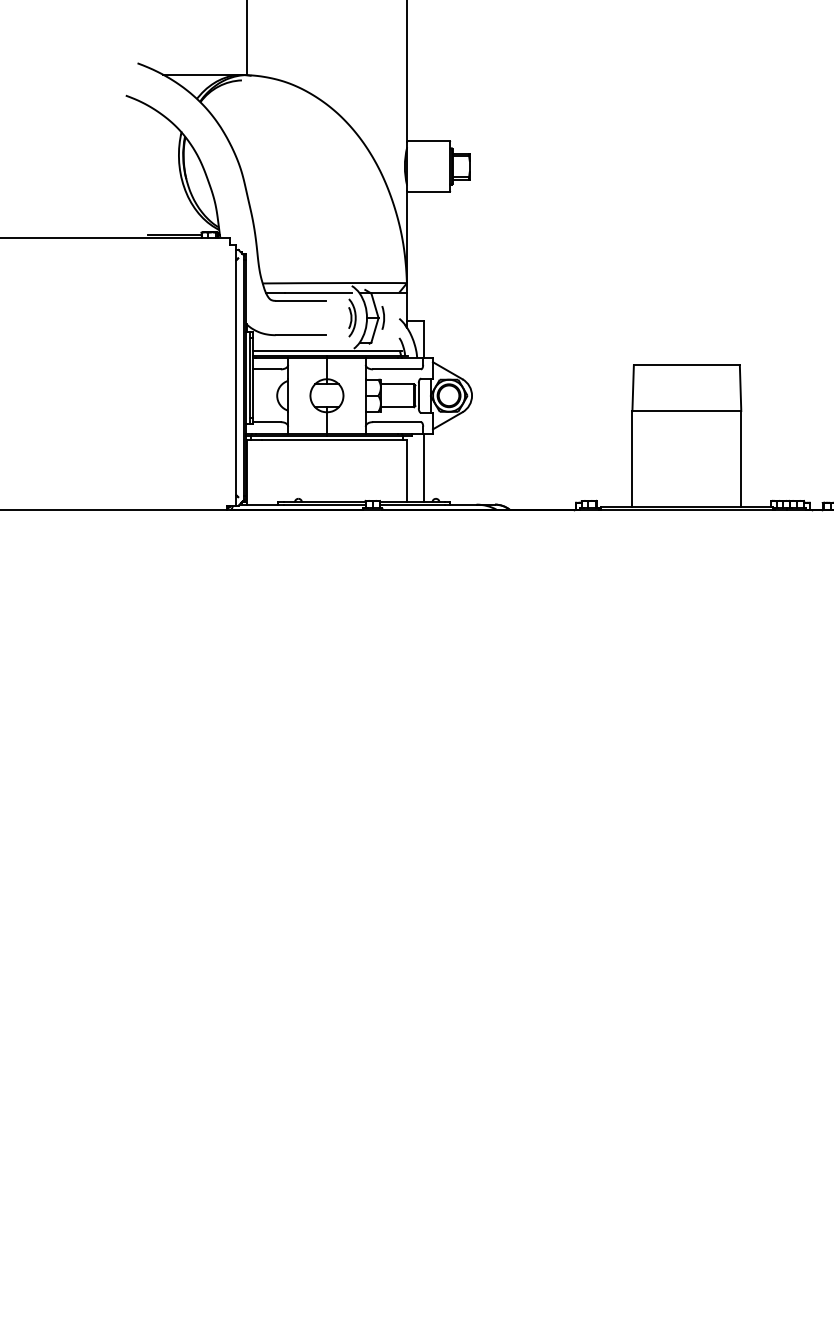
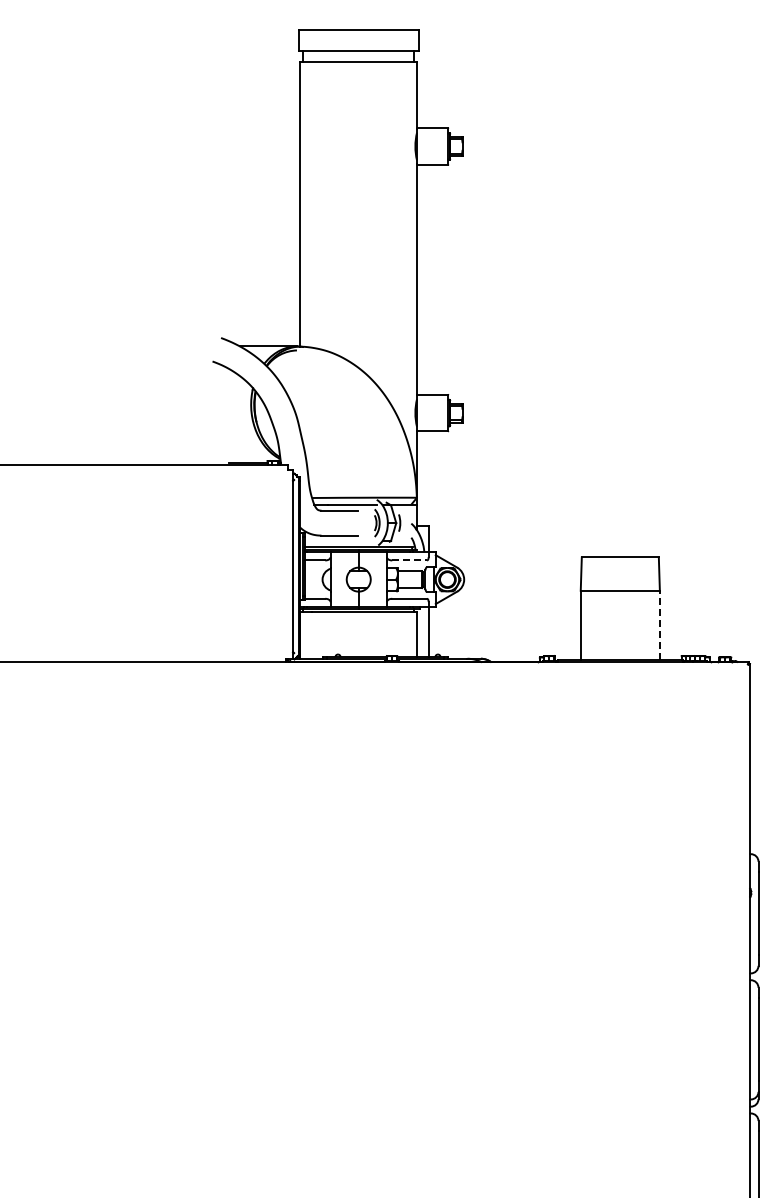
line: (398, 369) -> (410, 560), solid -> dashed
line: (740, 458) -> (659, 625), solid -> dashed

